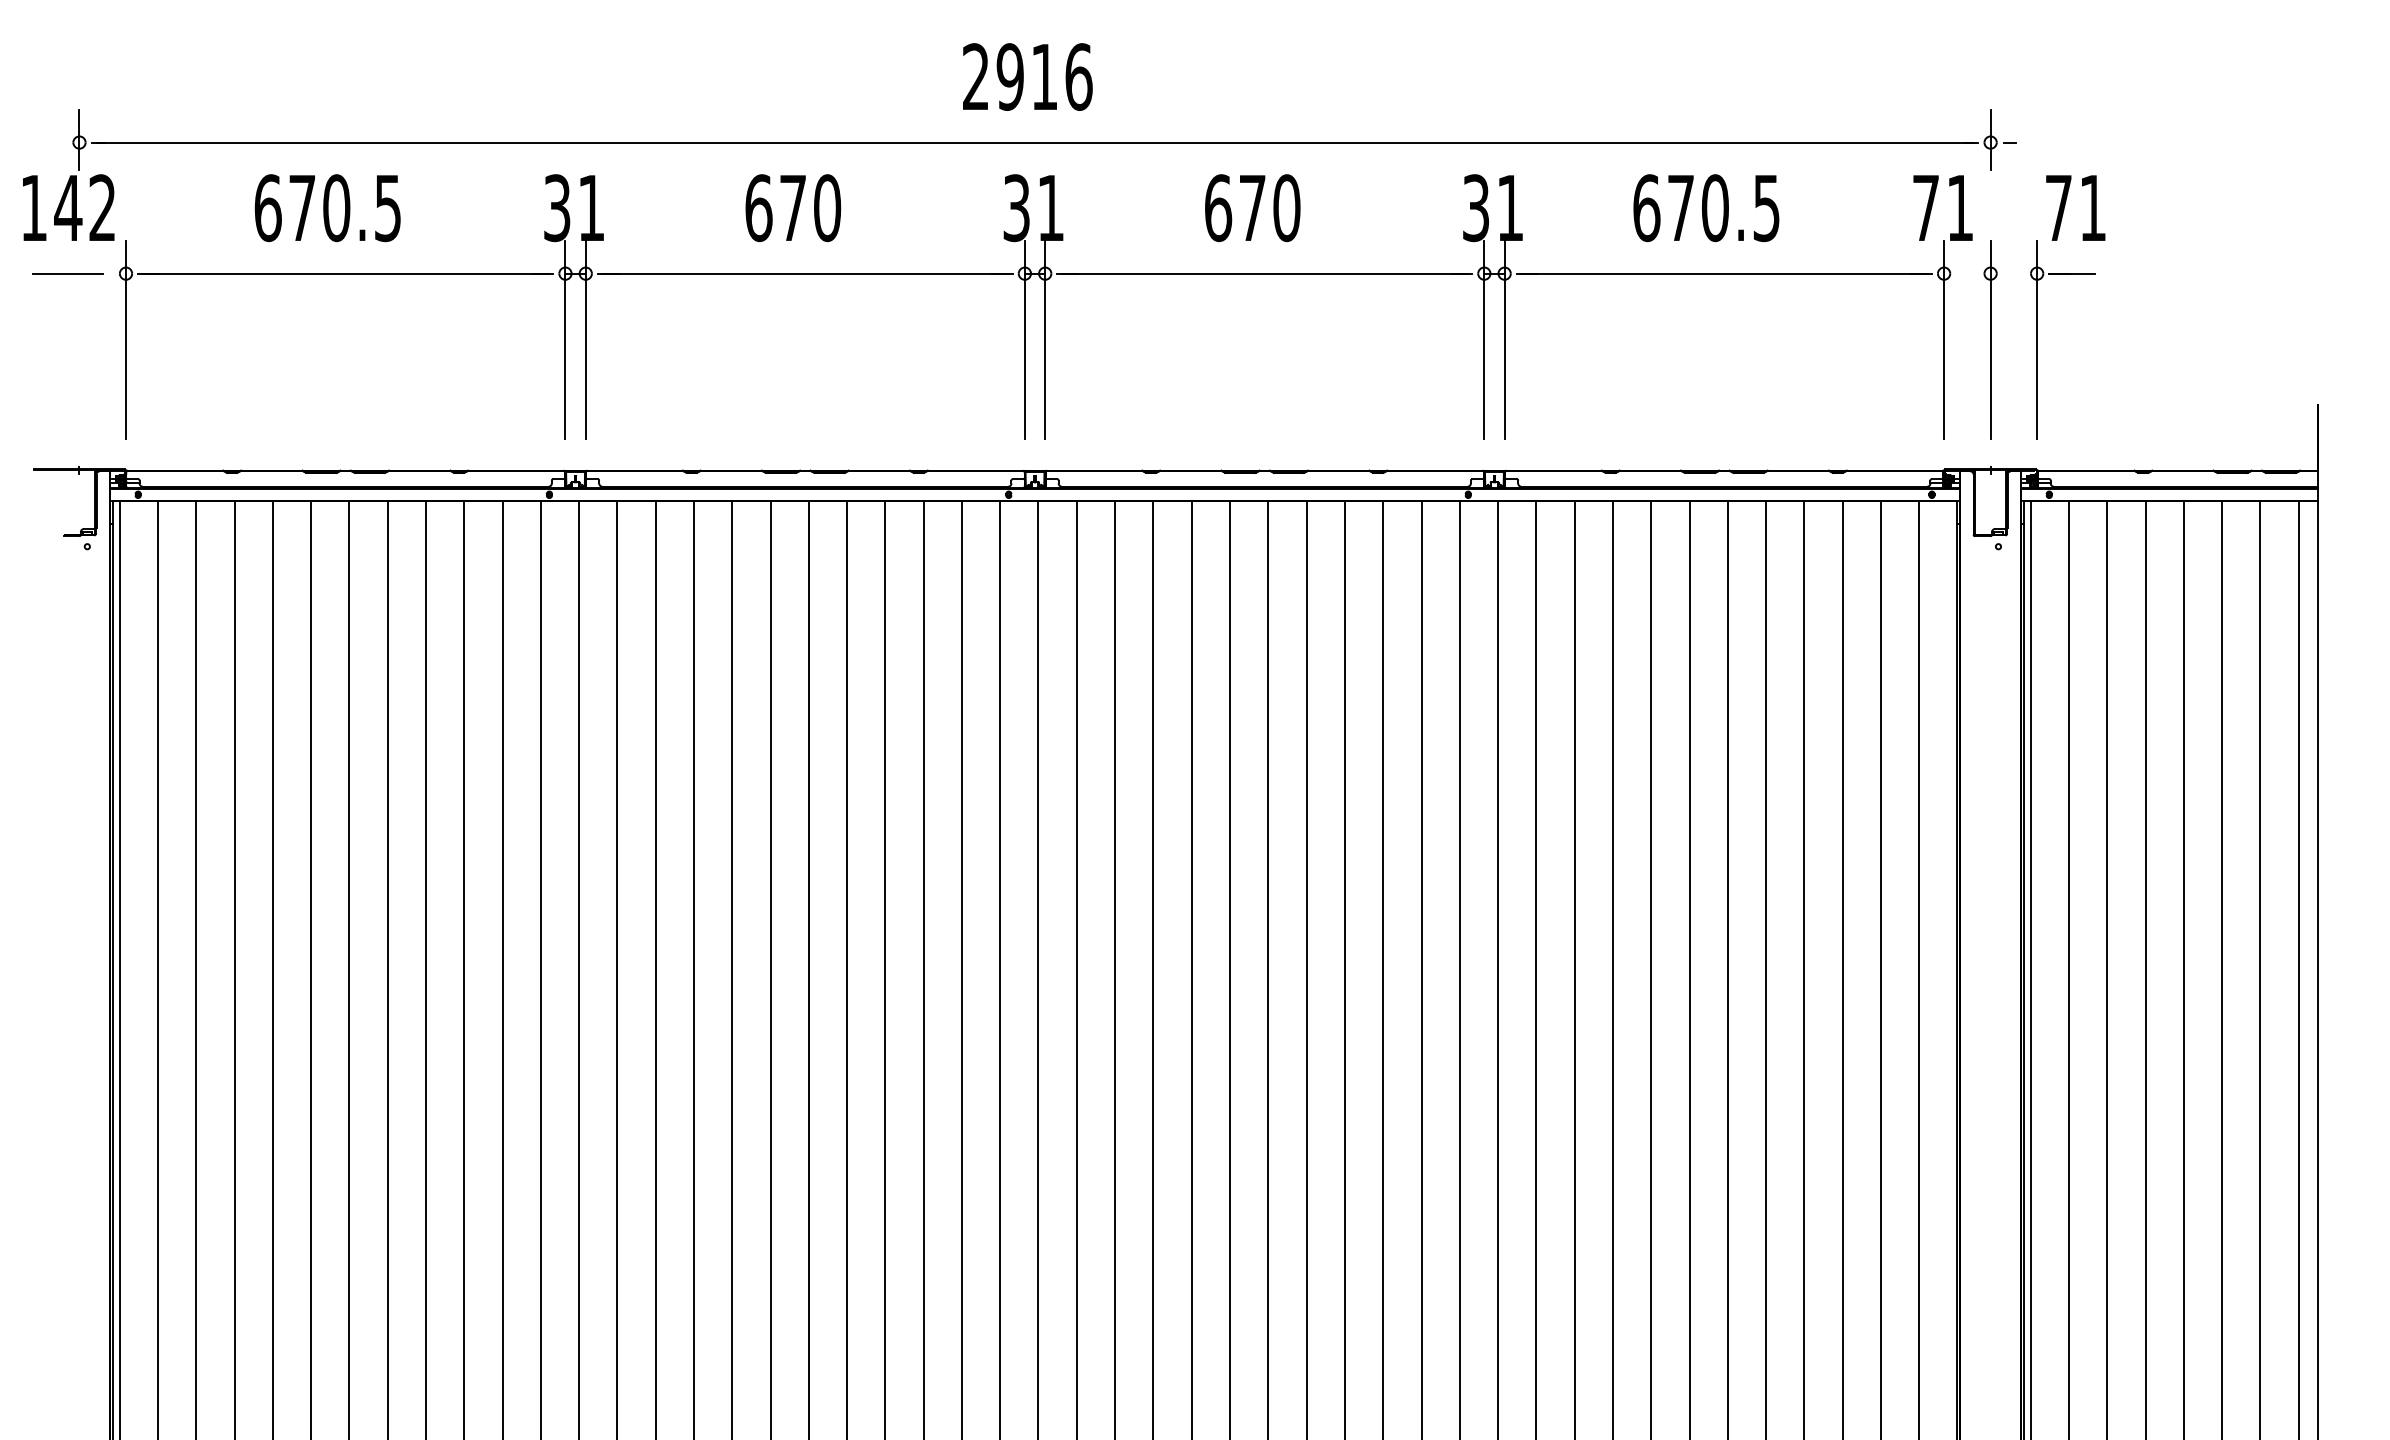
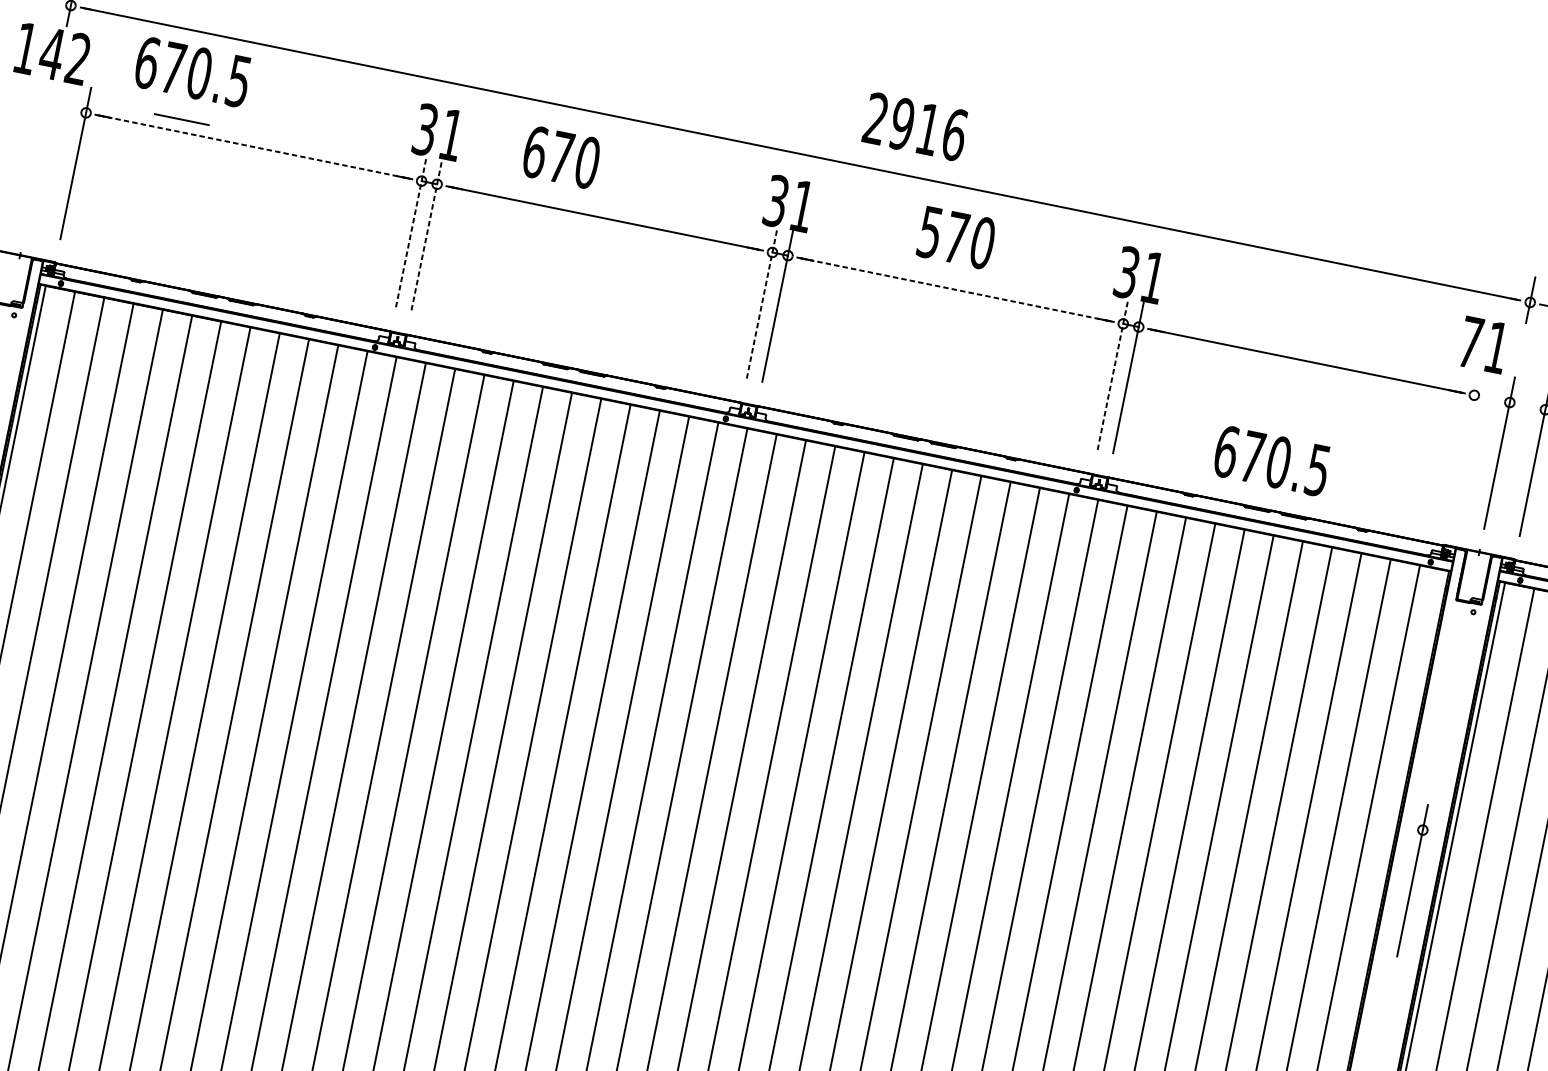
text: (1027, 76) -> (915, 126), moved
text: (327, 208) -> (192, 72), moved
text: (793, 208) -> (561, 157), moved
text: (1218, 208) -> (930, 232), 670 -> 570
text: (1706, 208) -> (1271, 461), moved
line: (67, 273) -> (181, 119), moved
line: (346, 273) -> (254, 146), solid -> dashed
line: (1265, 273) -> (956, 289), solid -> dashed
line: (565, 339) -> (411, 231), solid -> dashed
line: (585, 339) -> (426, 234), solid -> dashed
line: (1024, 339) -> (761, 302), solid -> dashed
line: (1484, 339) -> (1113, 374), solid -> dashed
line: (1944, 339) -> (1464, 445), removed
part: (1990, 899) -> (1412, 880), added

